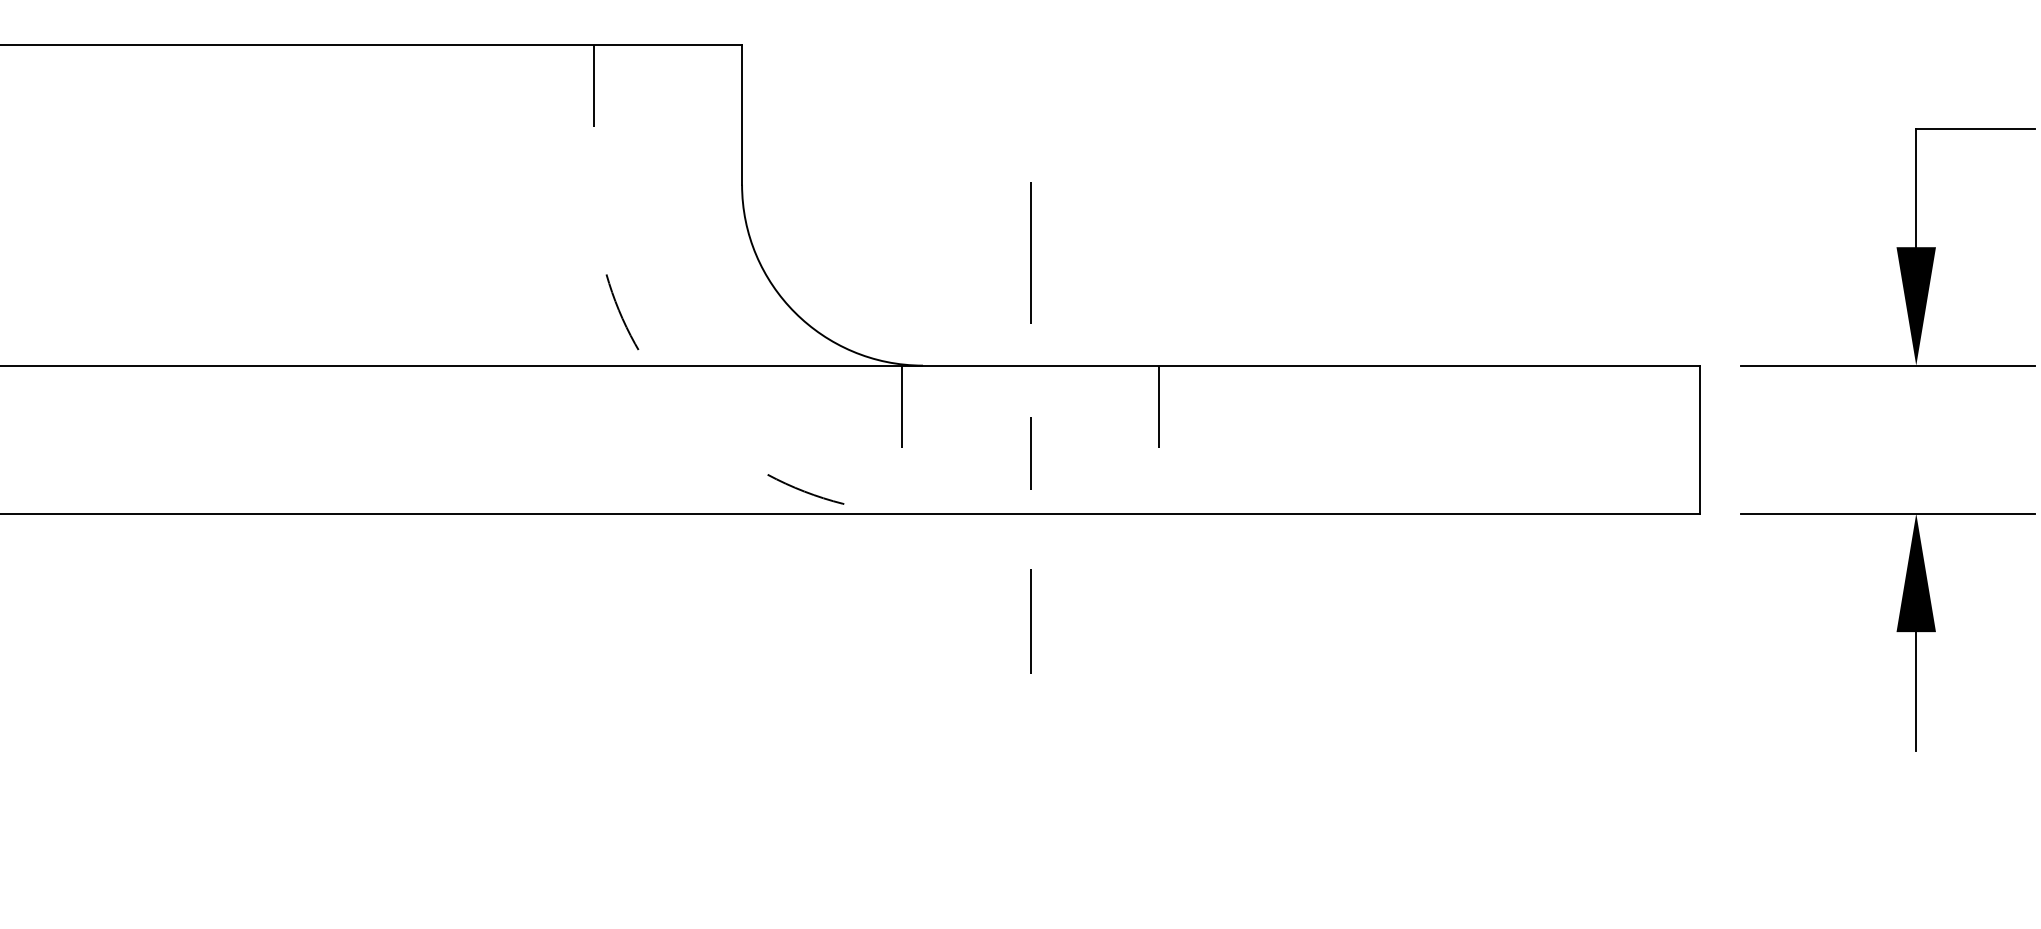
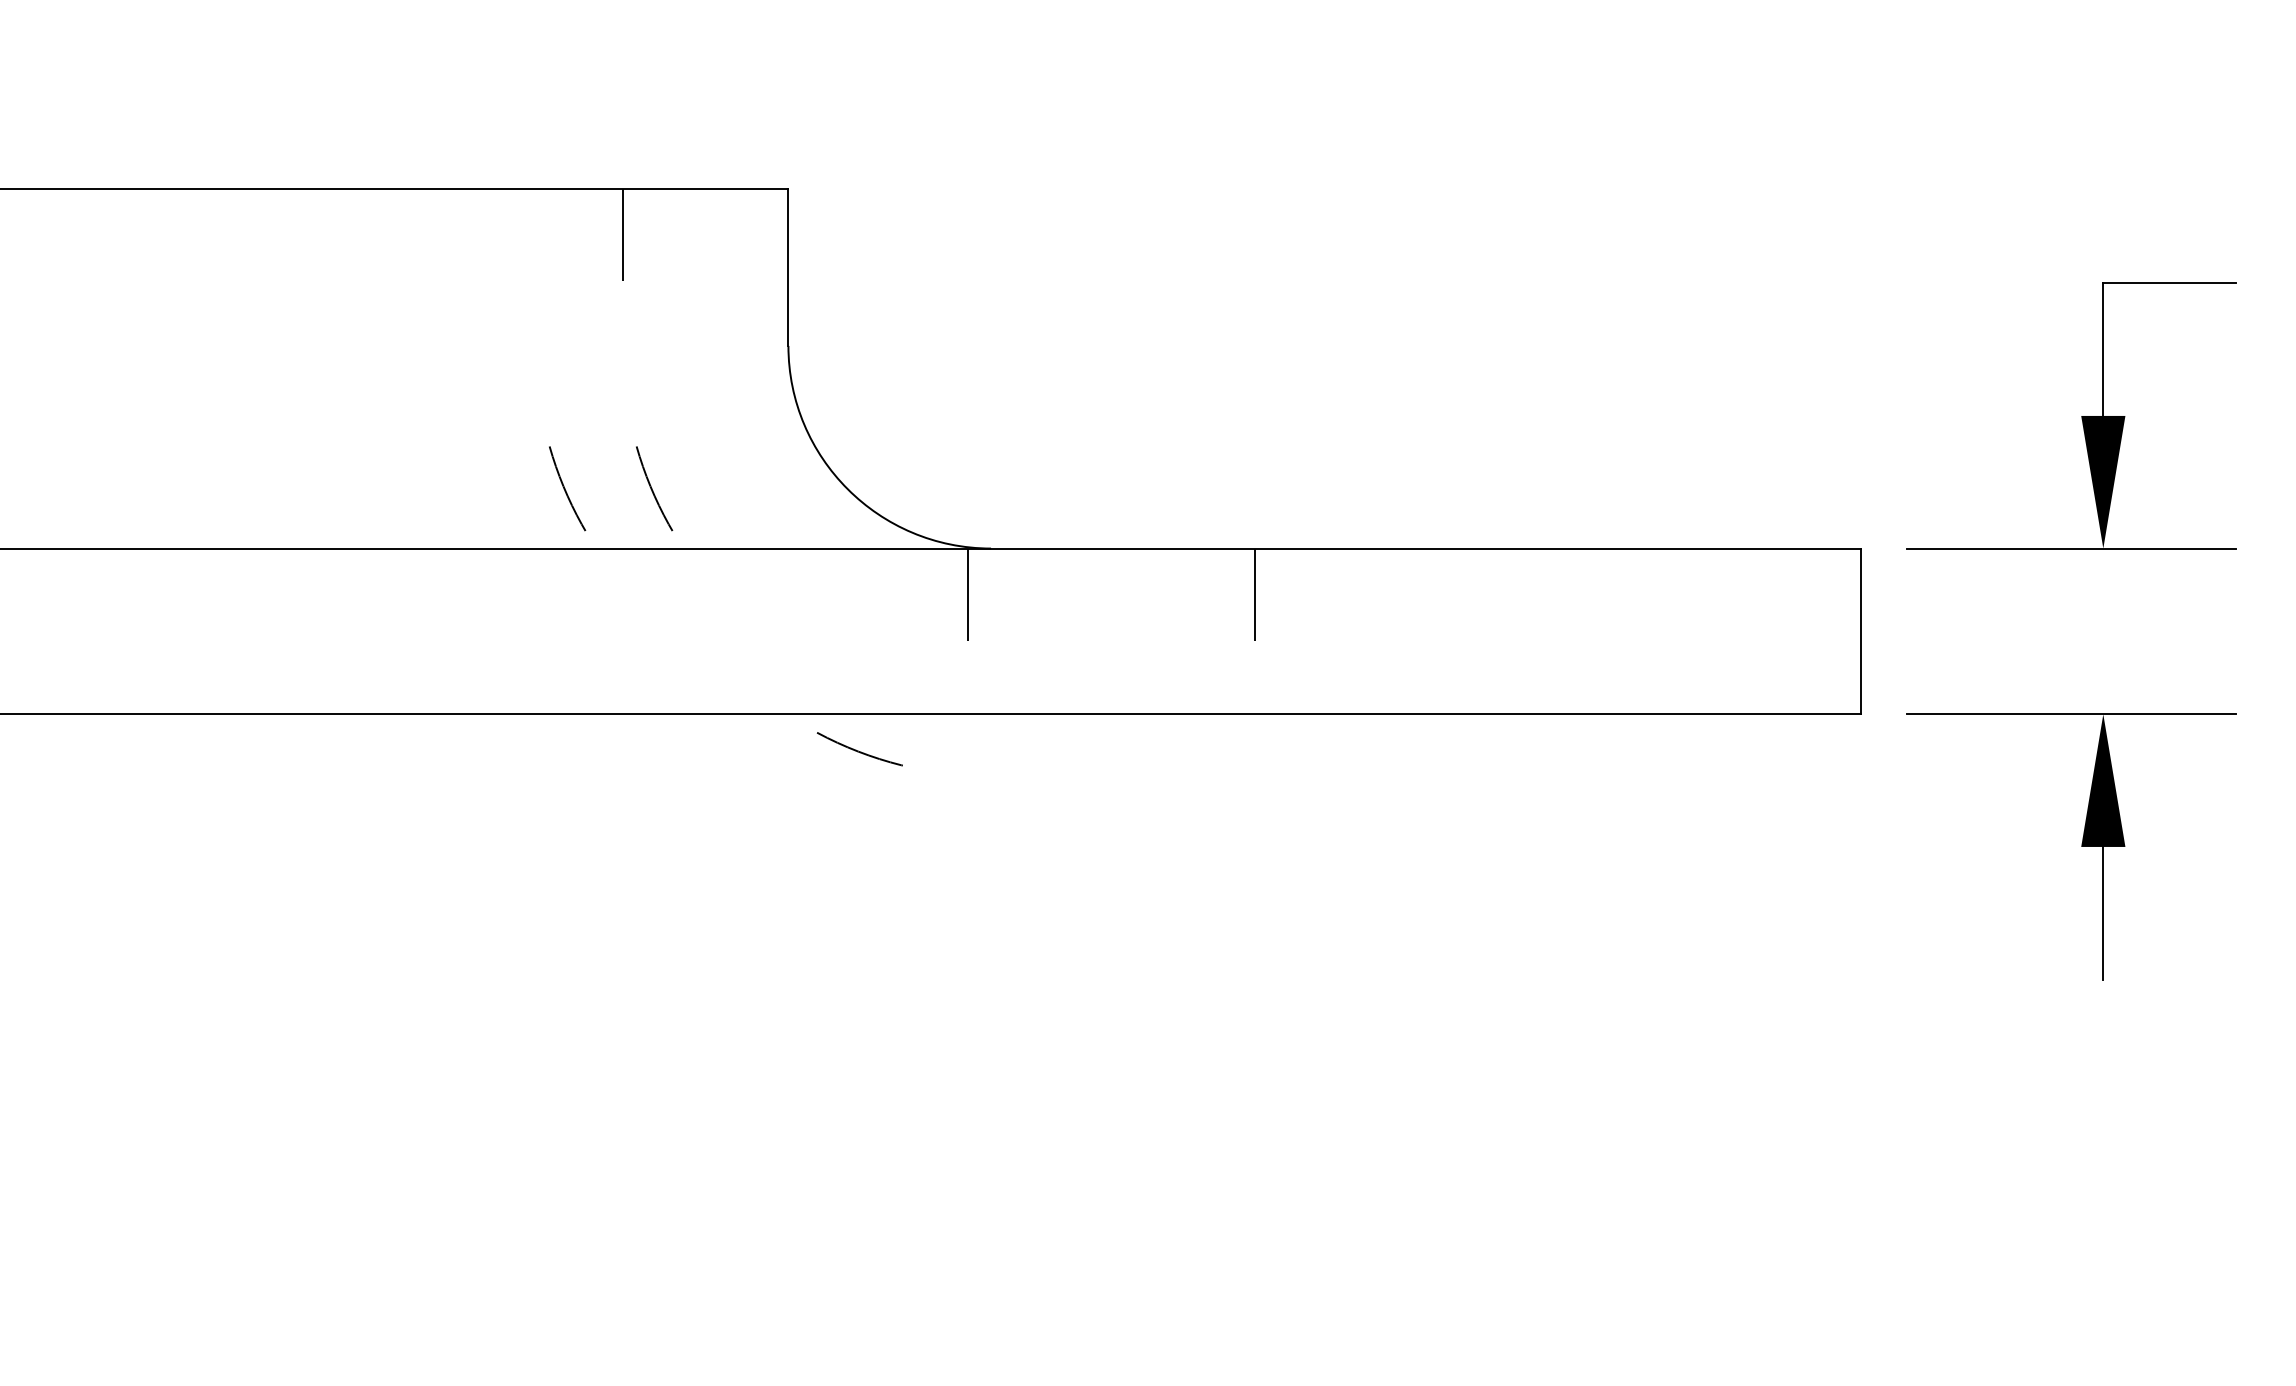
line: (1029, 253) -> (1110, 422), removed
arc: (542, 312) -> (565, 488), added
line: (1030, 453) -> (1111, 646), removed
arc: (804, 490) -> (858, 750), moved
line: (1030, 620) -> (1111, 834), removed

